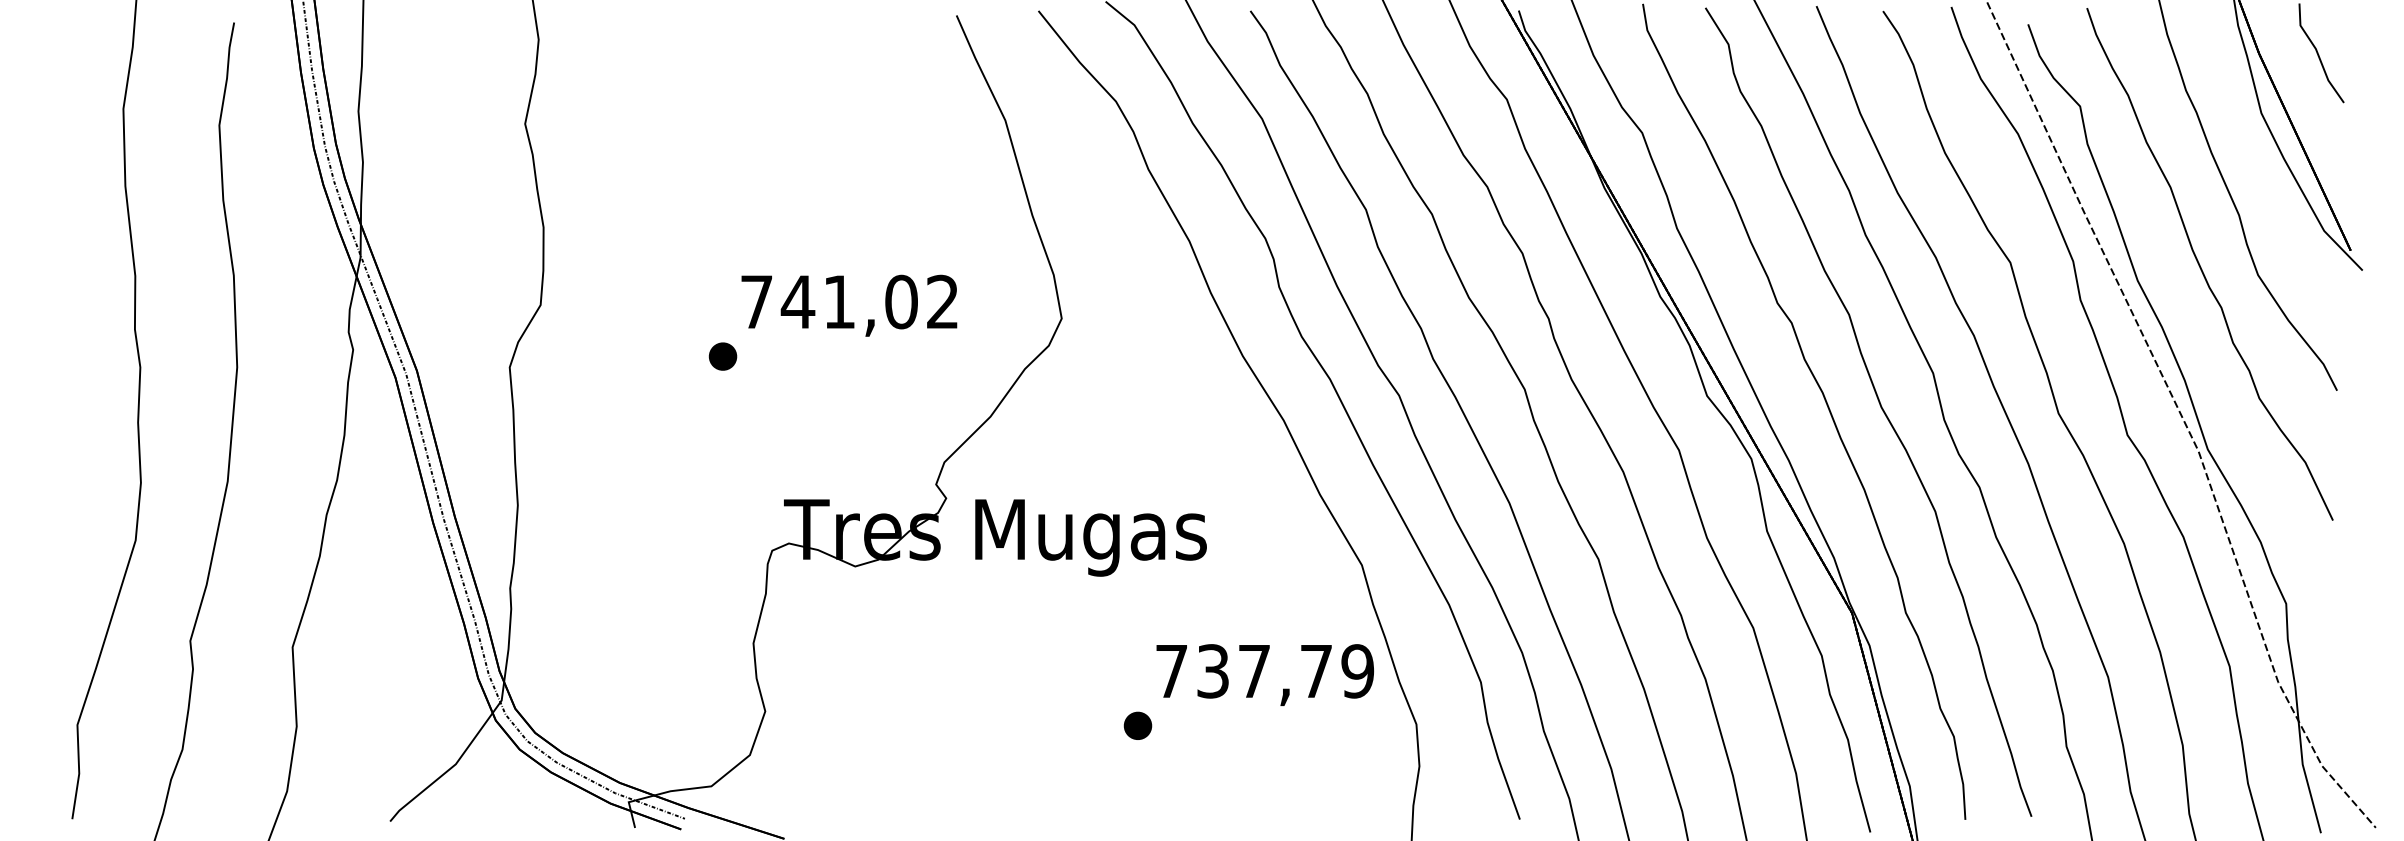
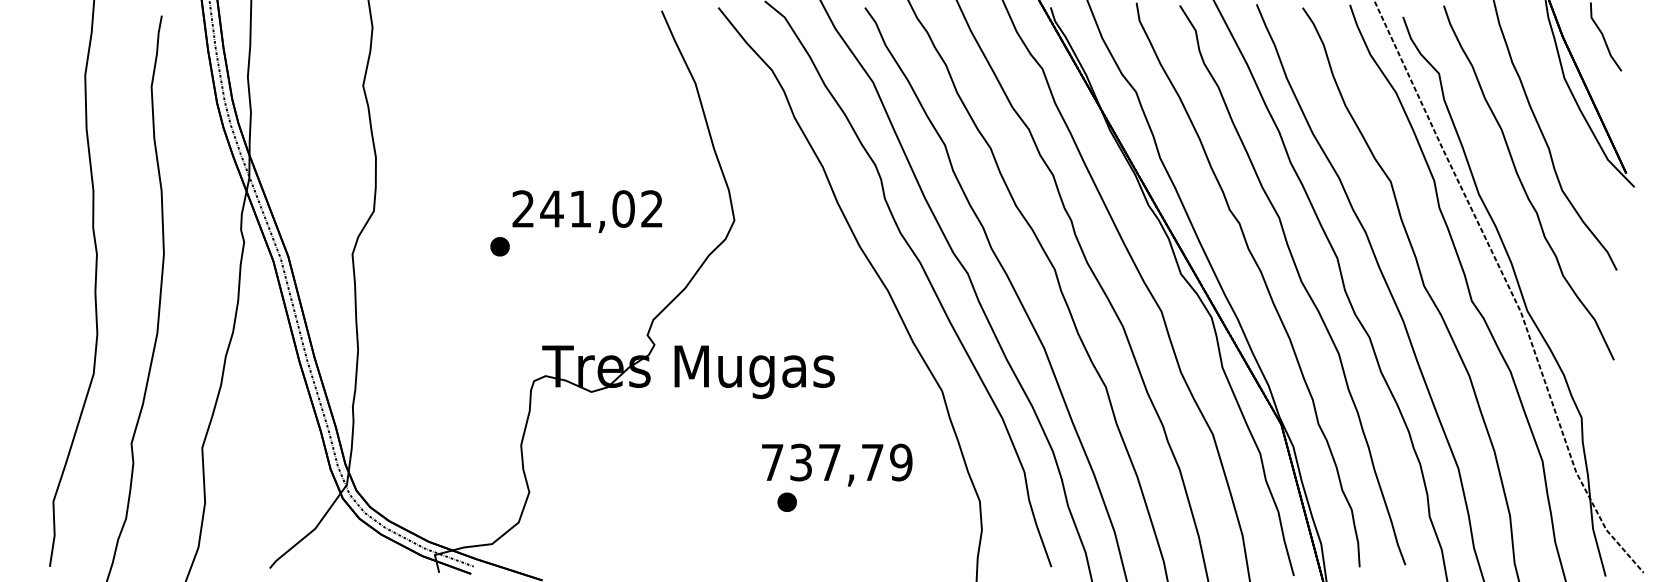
text: (755, 301) -> (522, 208), 741,02 -> 241,02
text: (1265, 674) -> (837, 464), moved

